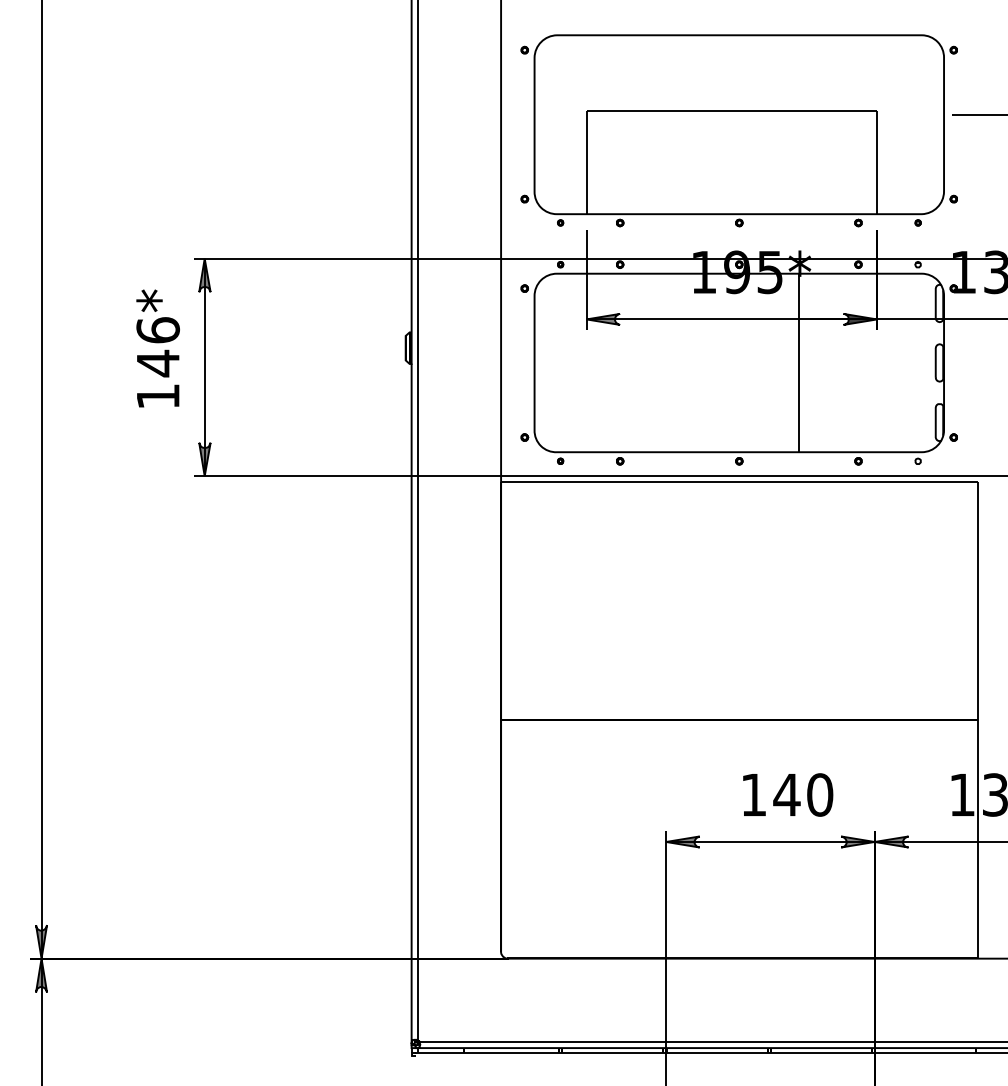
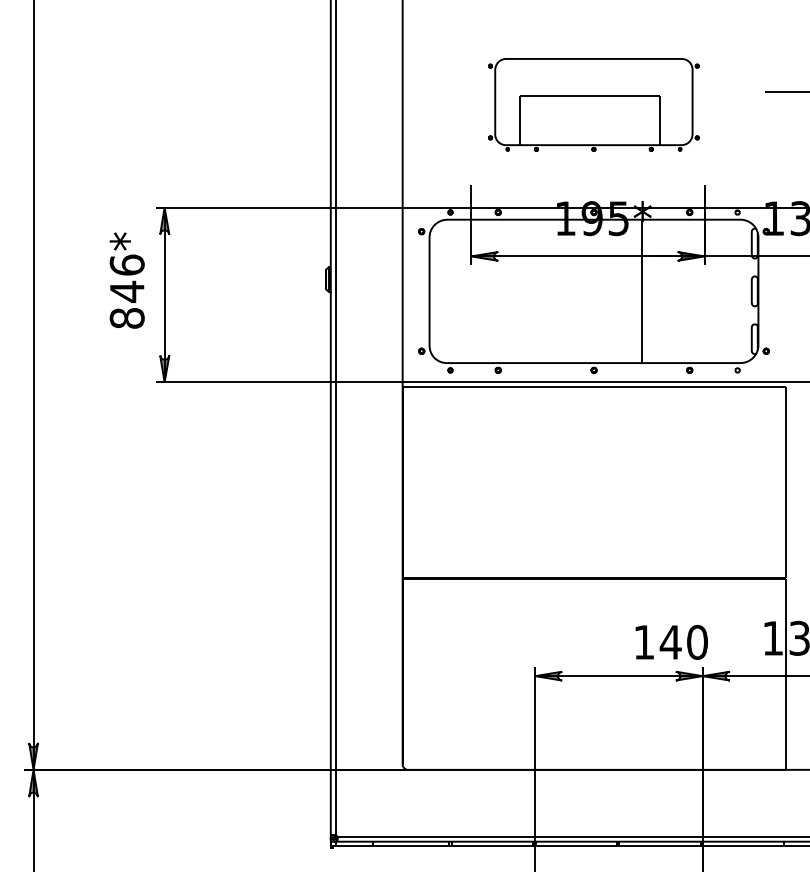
part: (738, 130) -> (593, 104), size x0.6
text: (157, 396) -> (126, 318), 146* -> 846*
text: (788, 794) -> (672, 642), moved

